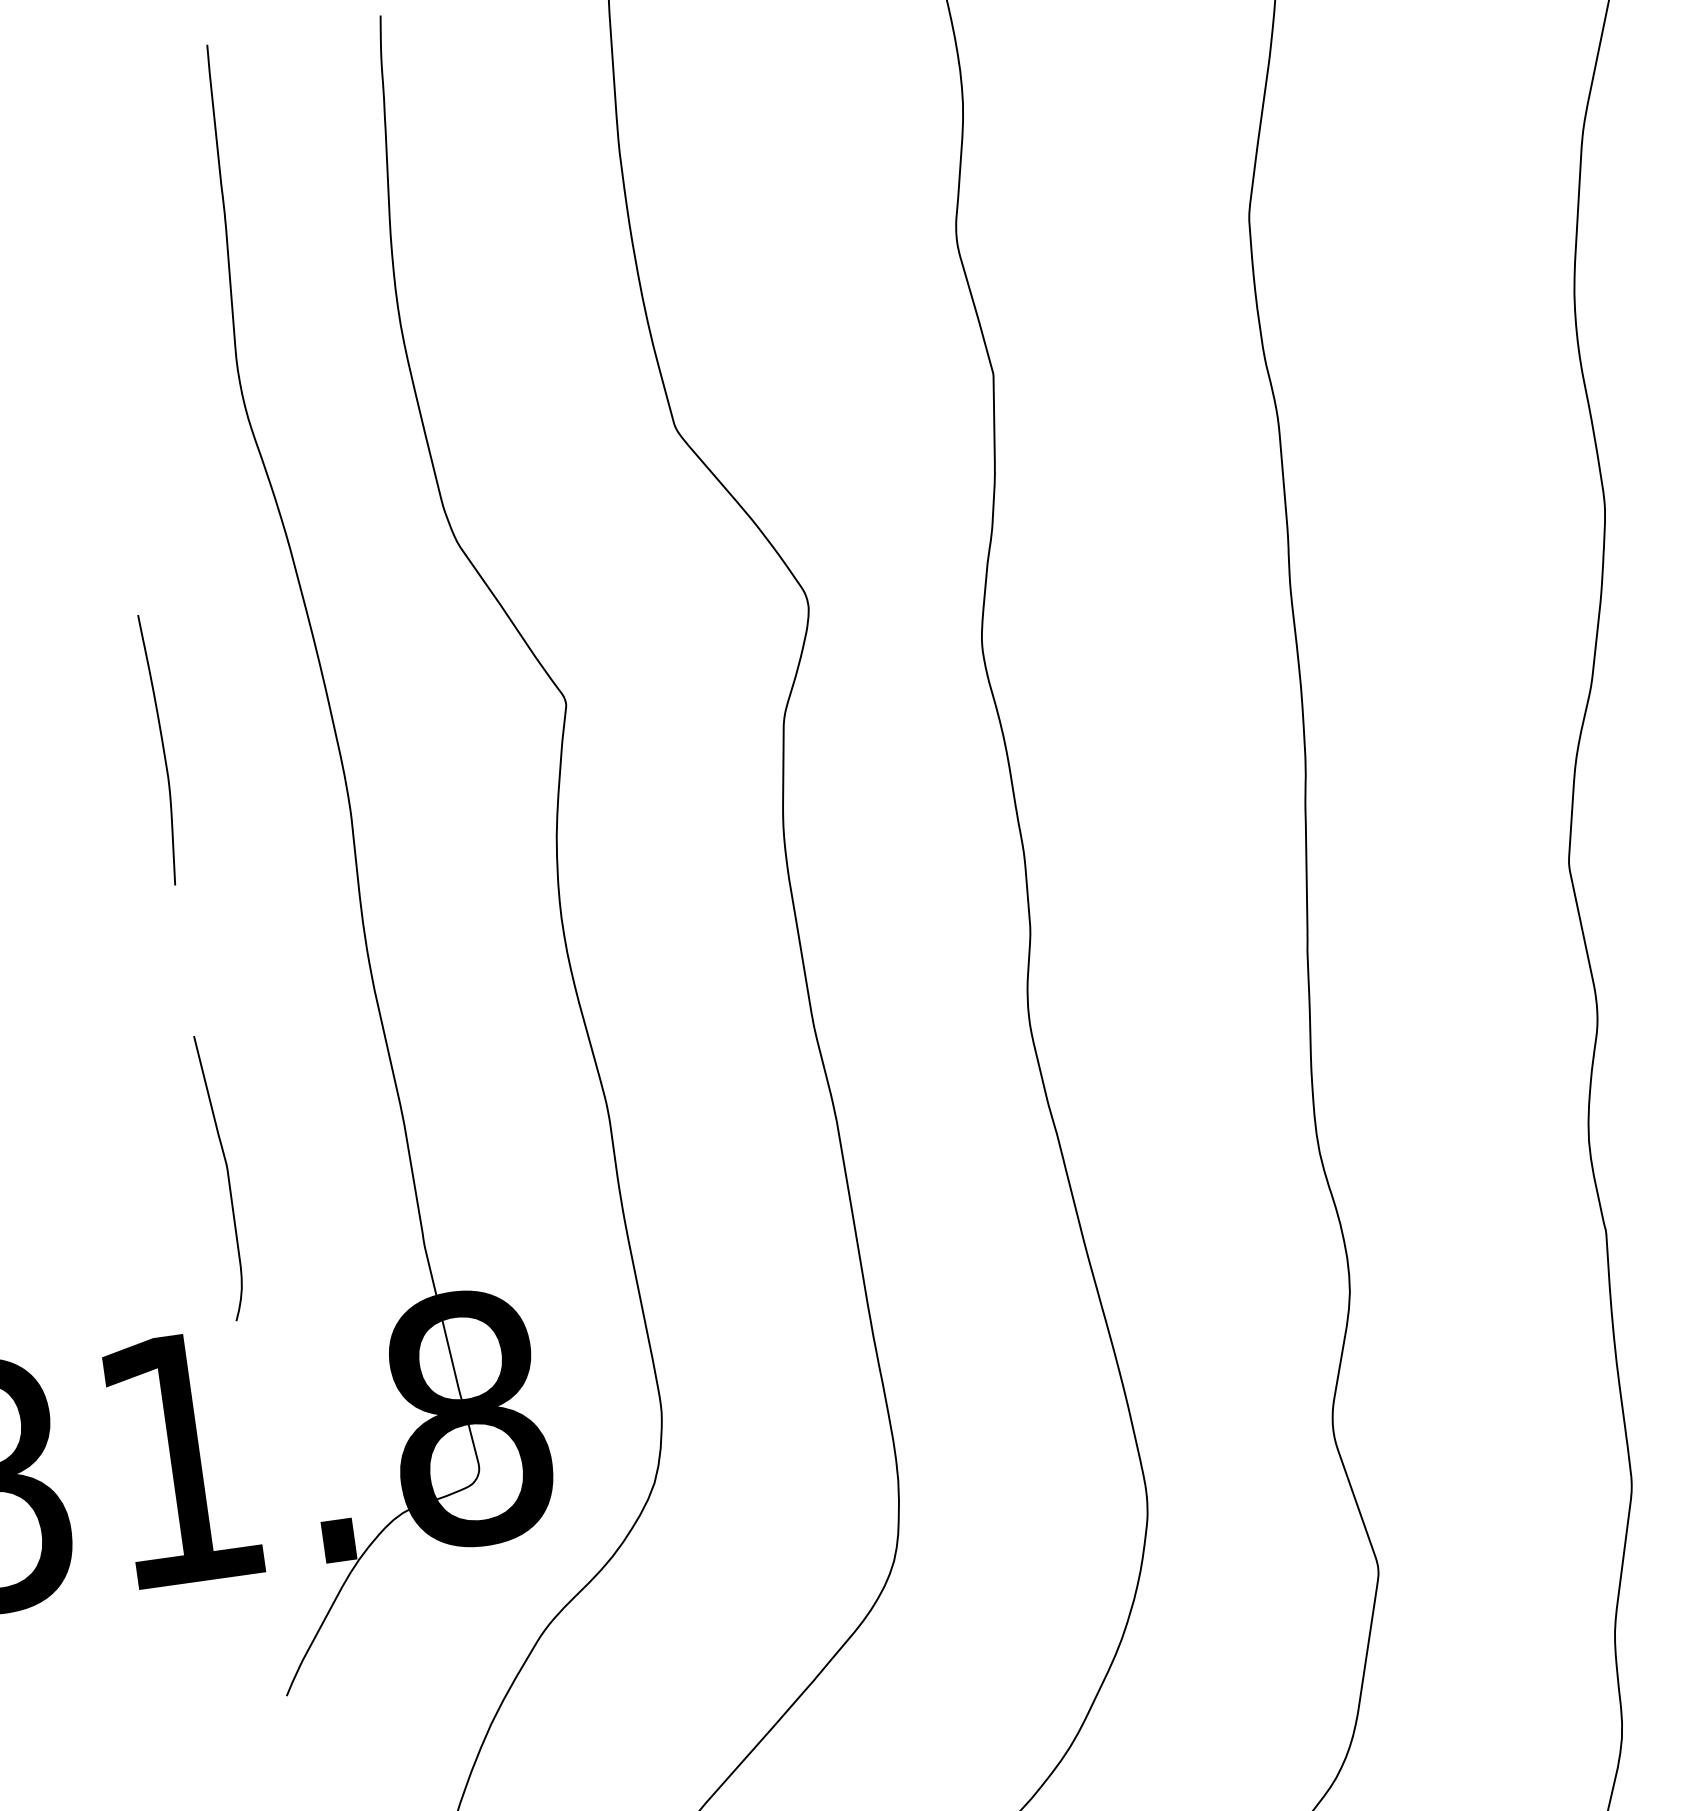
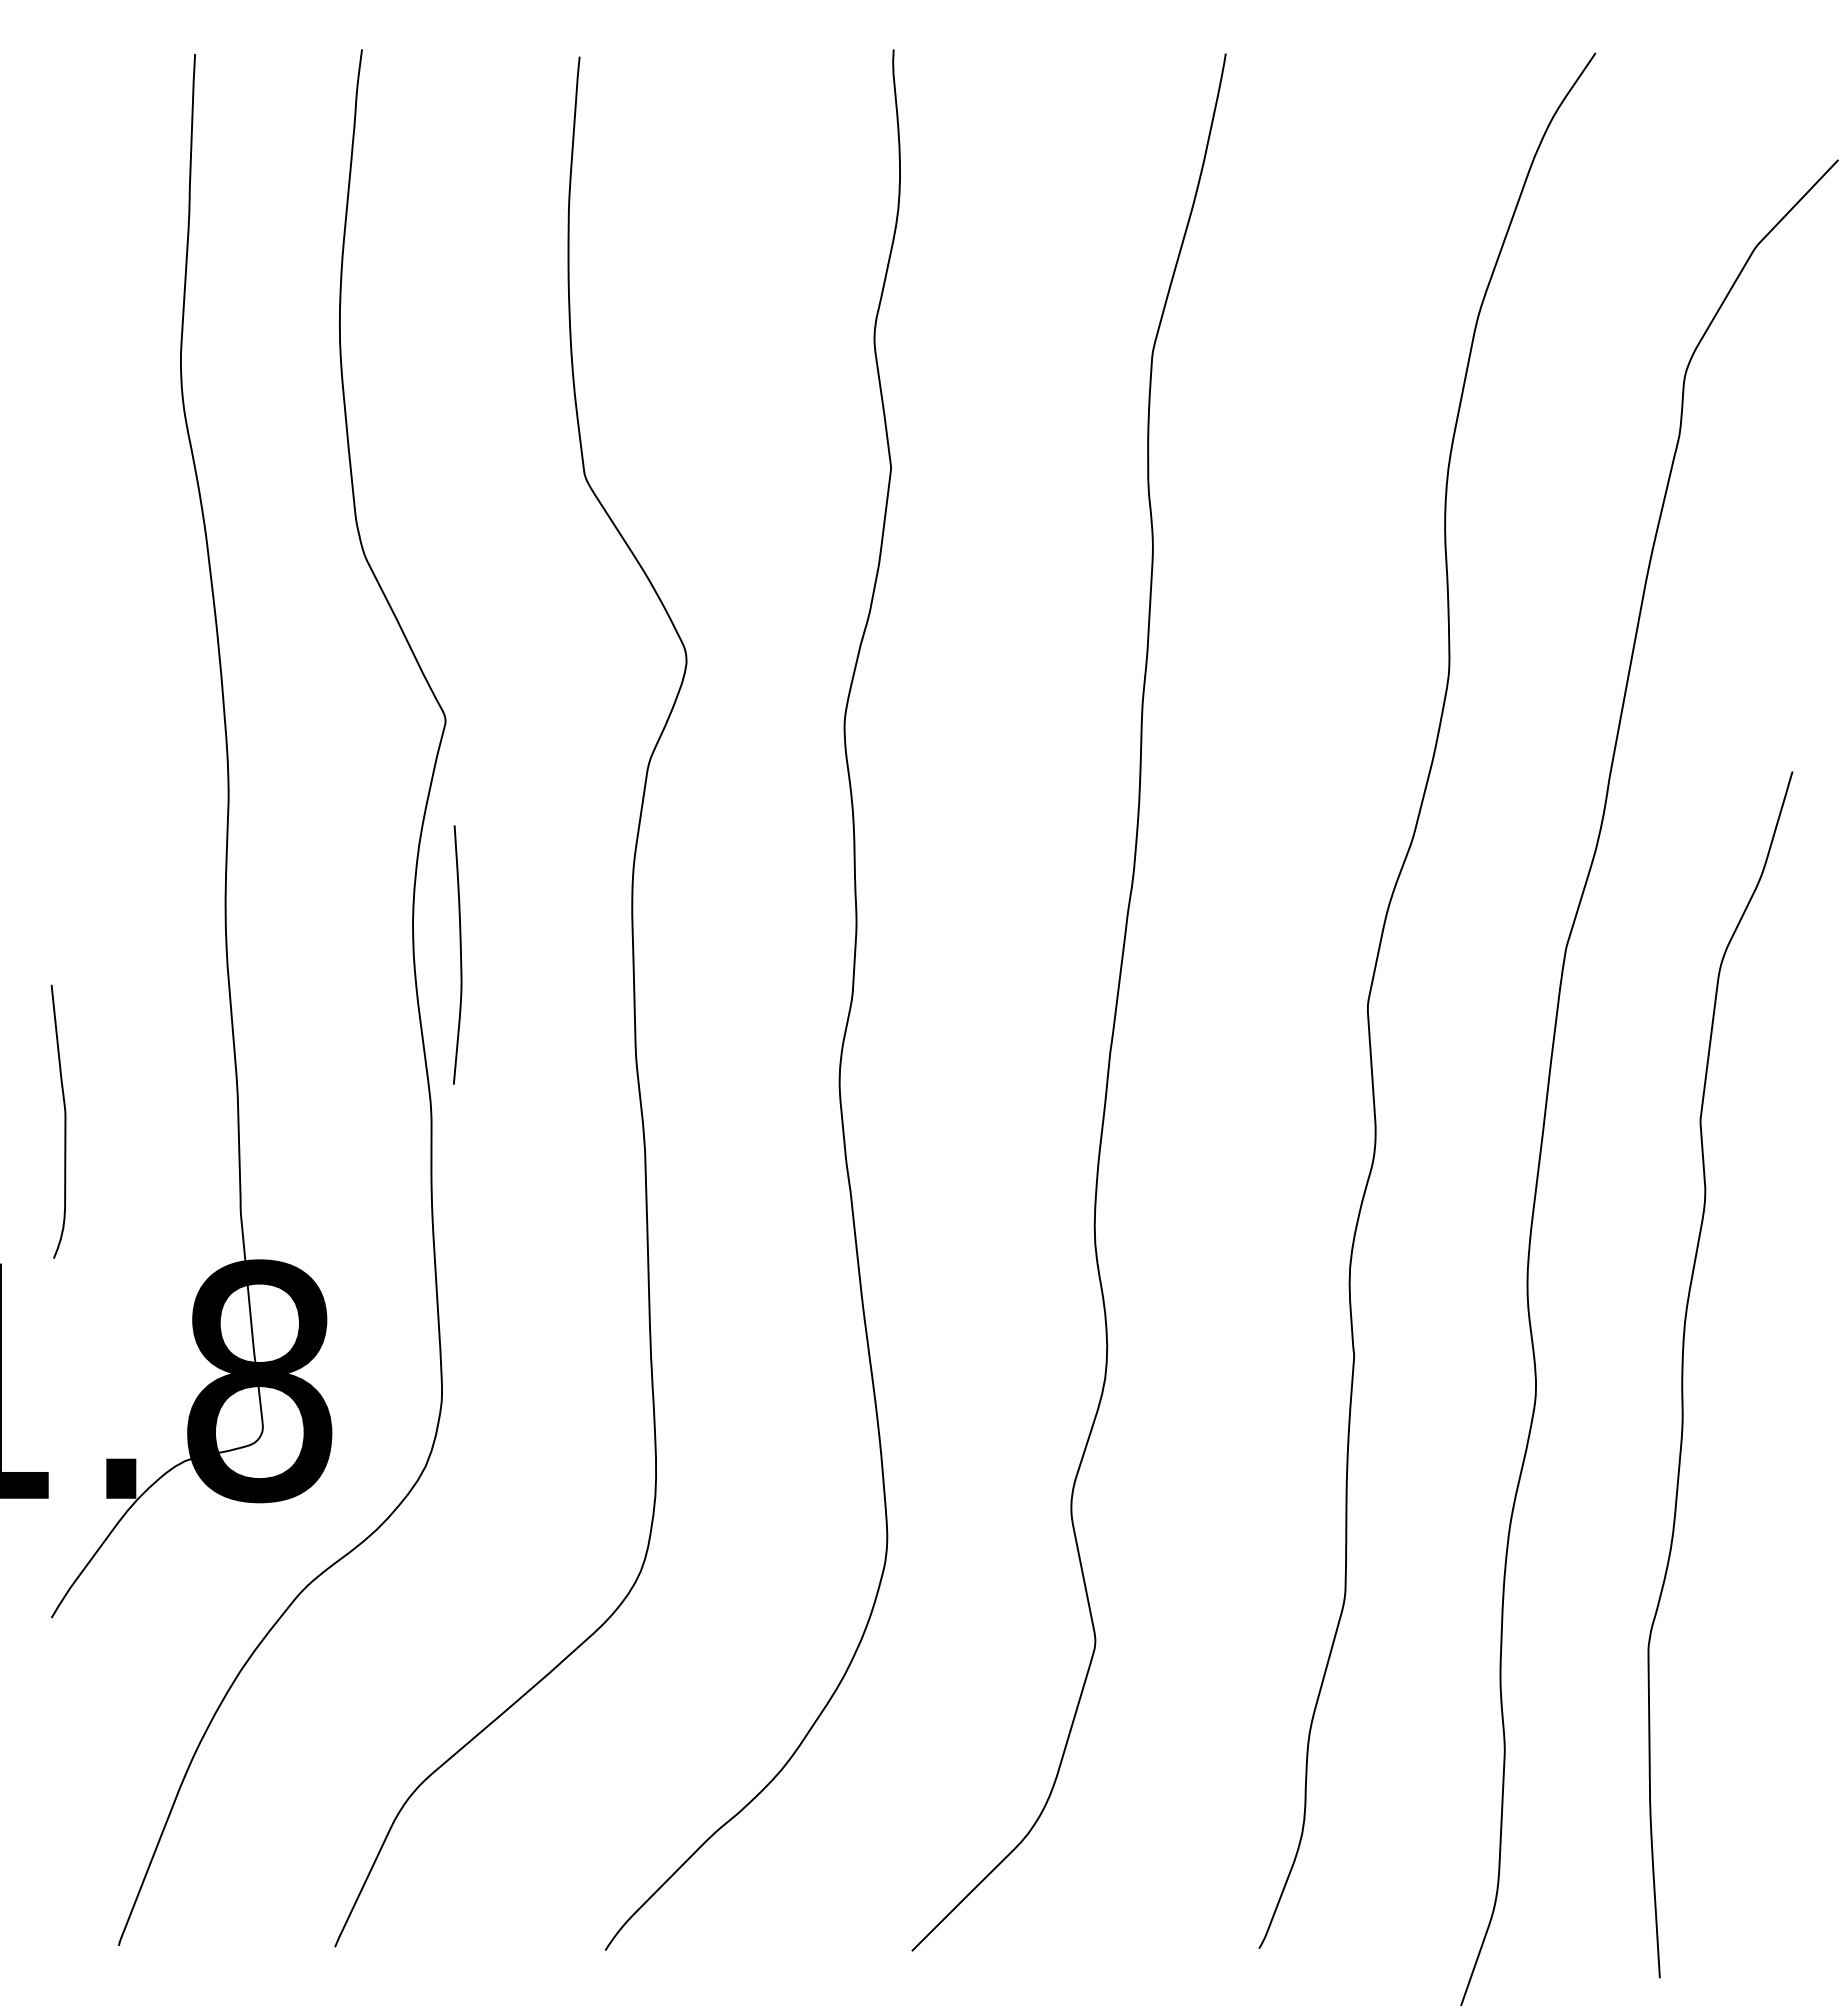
curve: (163, 748) -> (460, 954), moved

